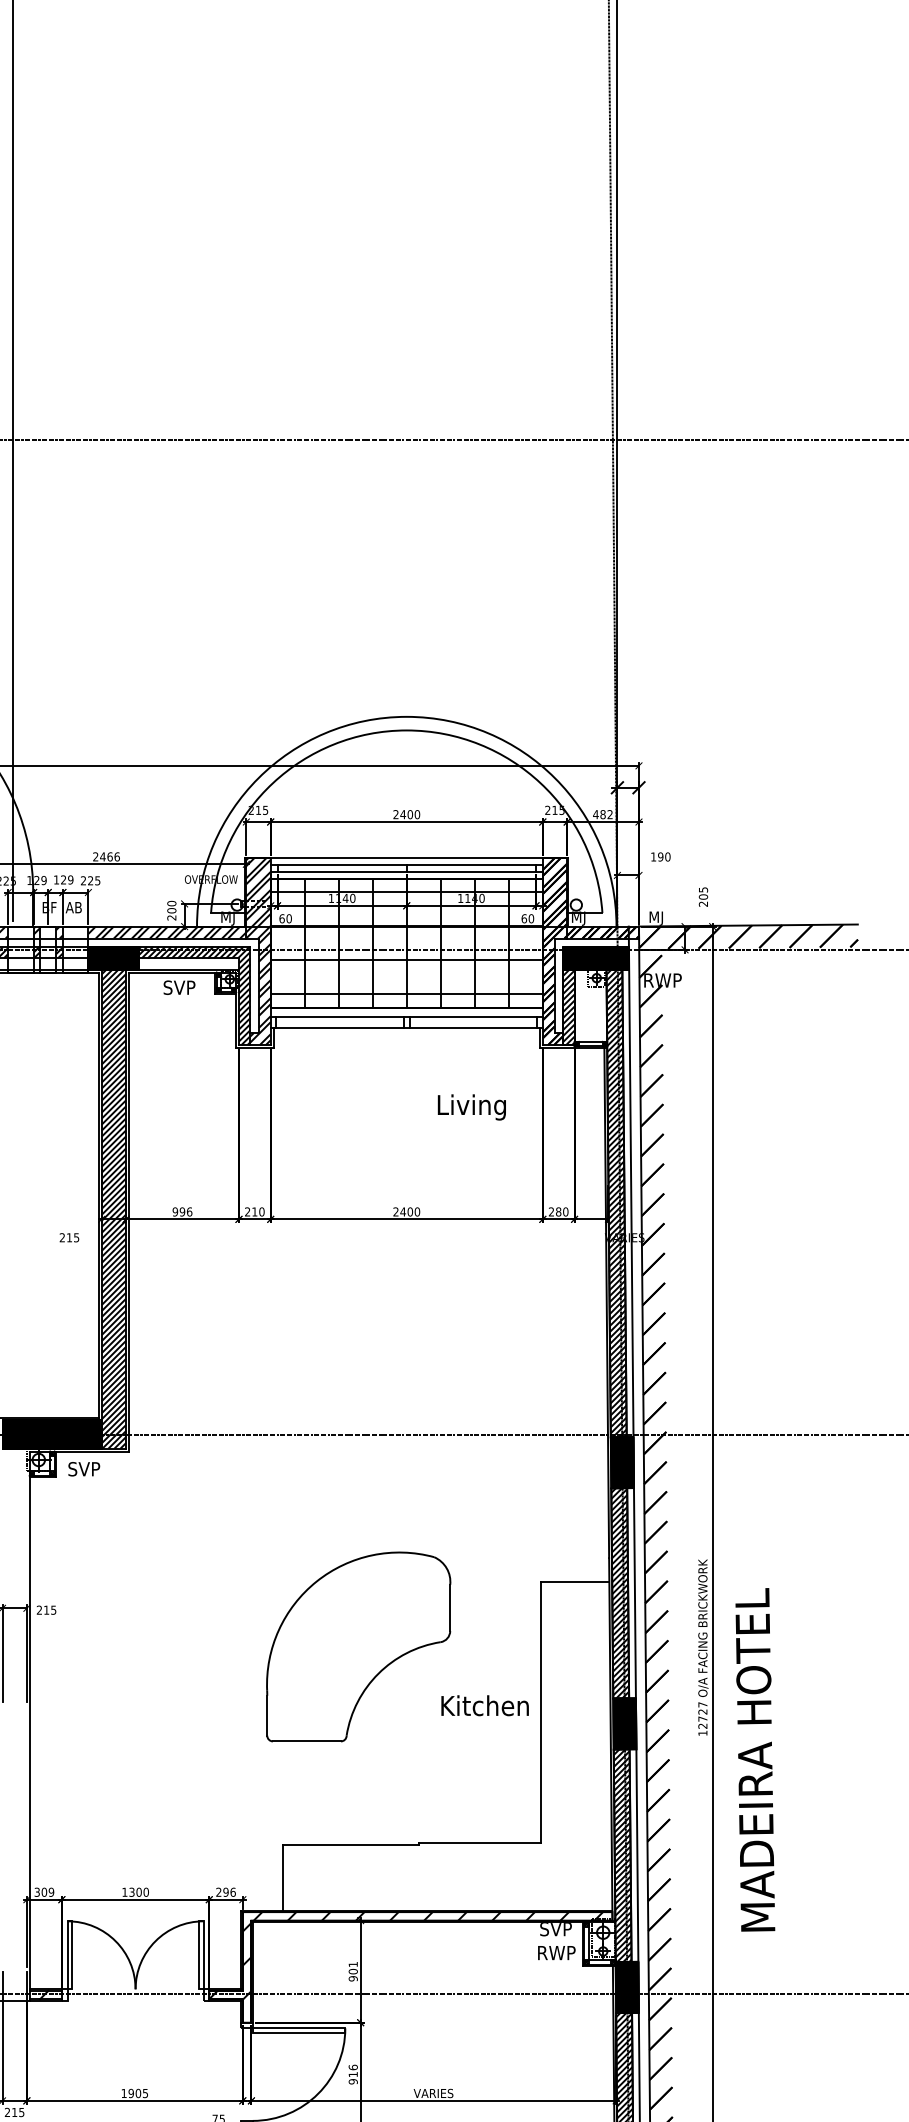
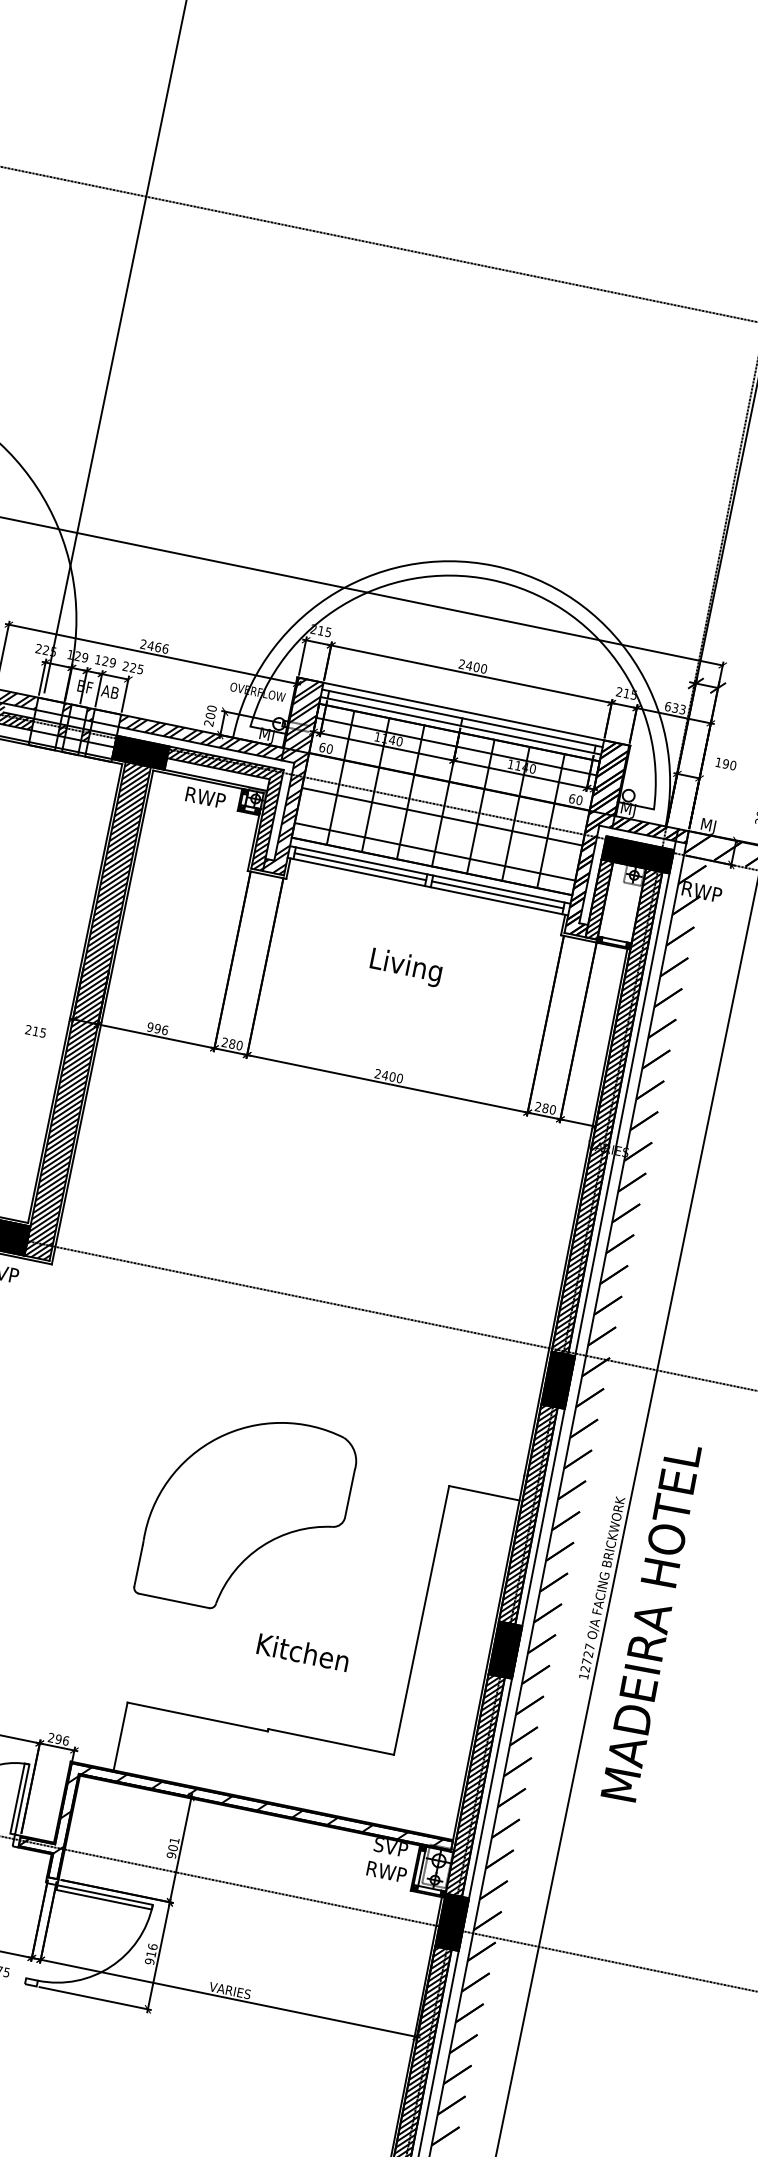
text: (602, 814) -> (674, 707), 482 -> 633
text: (182, 987) -> (205, 797), SVP -> RWP
line: (339, 1022) -> (359, 866), added
line: (473, 1022) -> (497, 895), added
text: (471, 1107) -> (405, 967), moved
text: (254, 1211) -> (232, 1043), 210 -> 280
text: (484, 1705) -> (302, 1652), moved
text: (755, 1759) -> (651, 1621), moved

